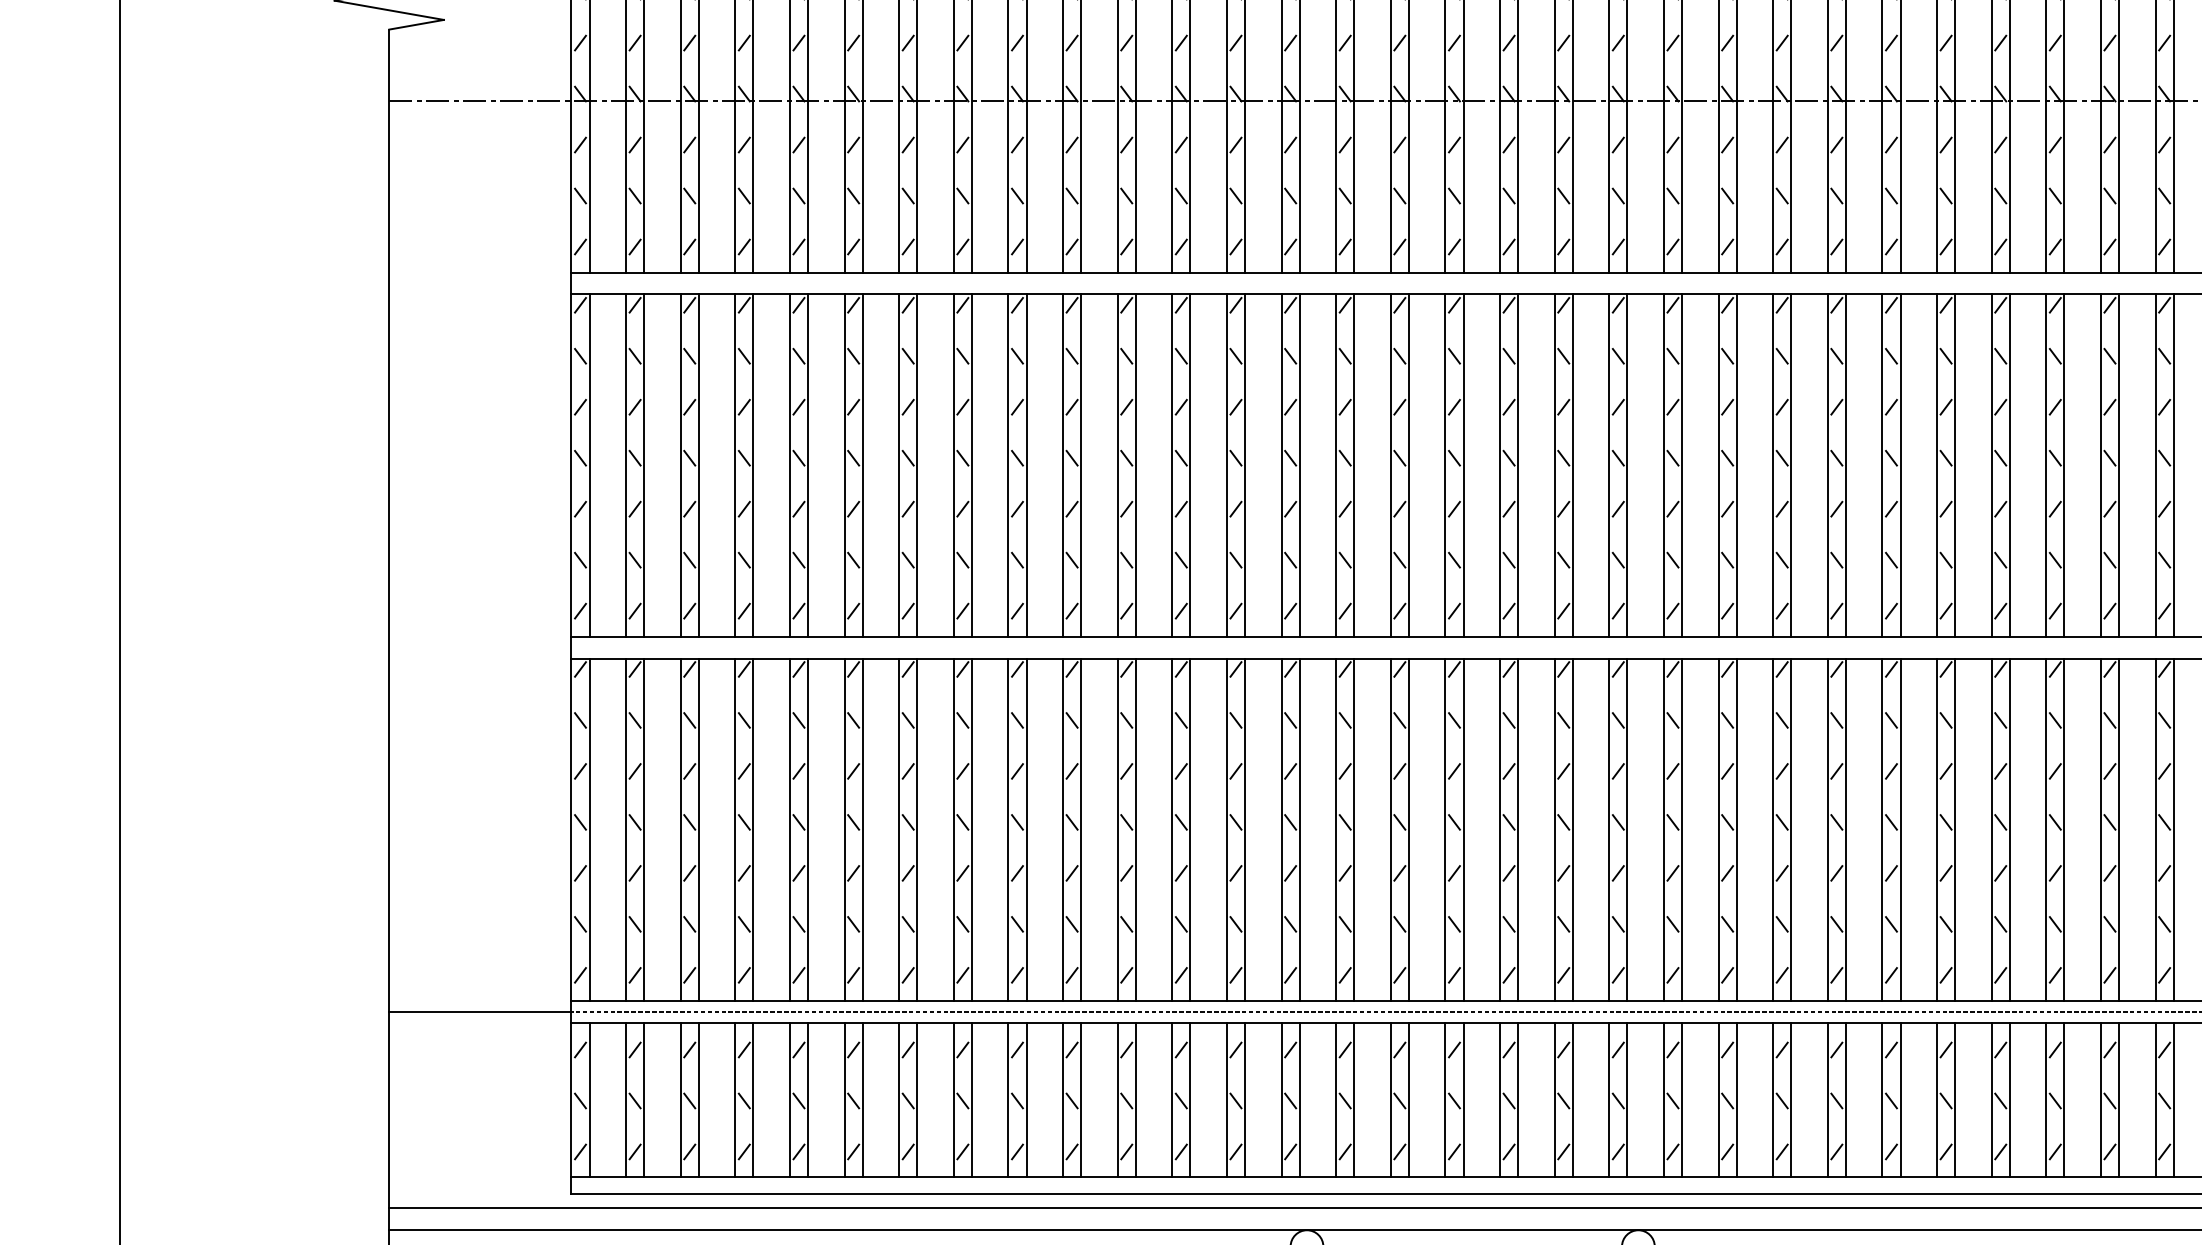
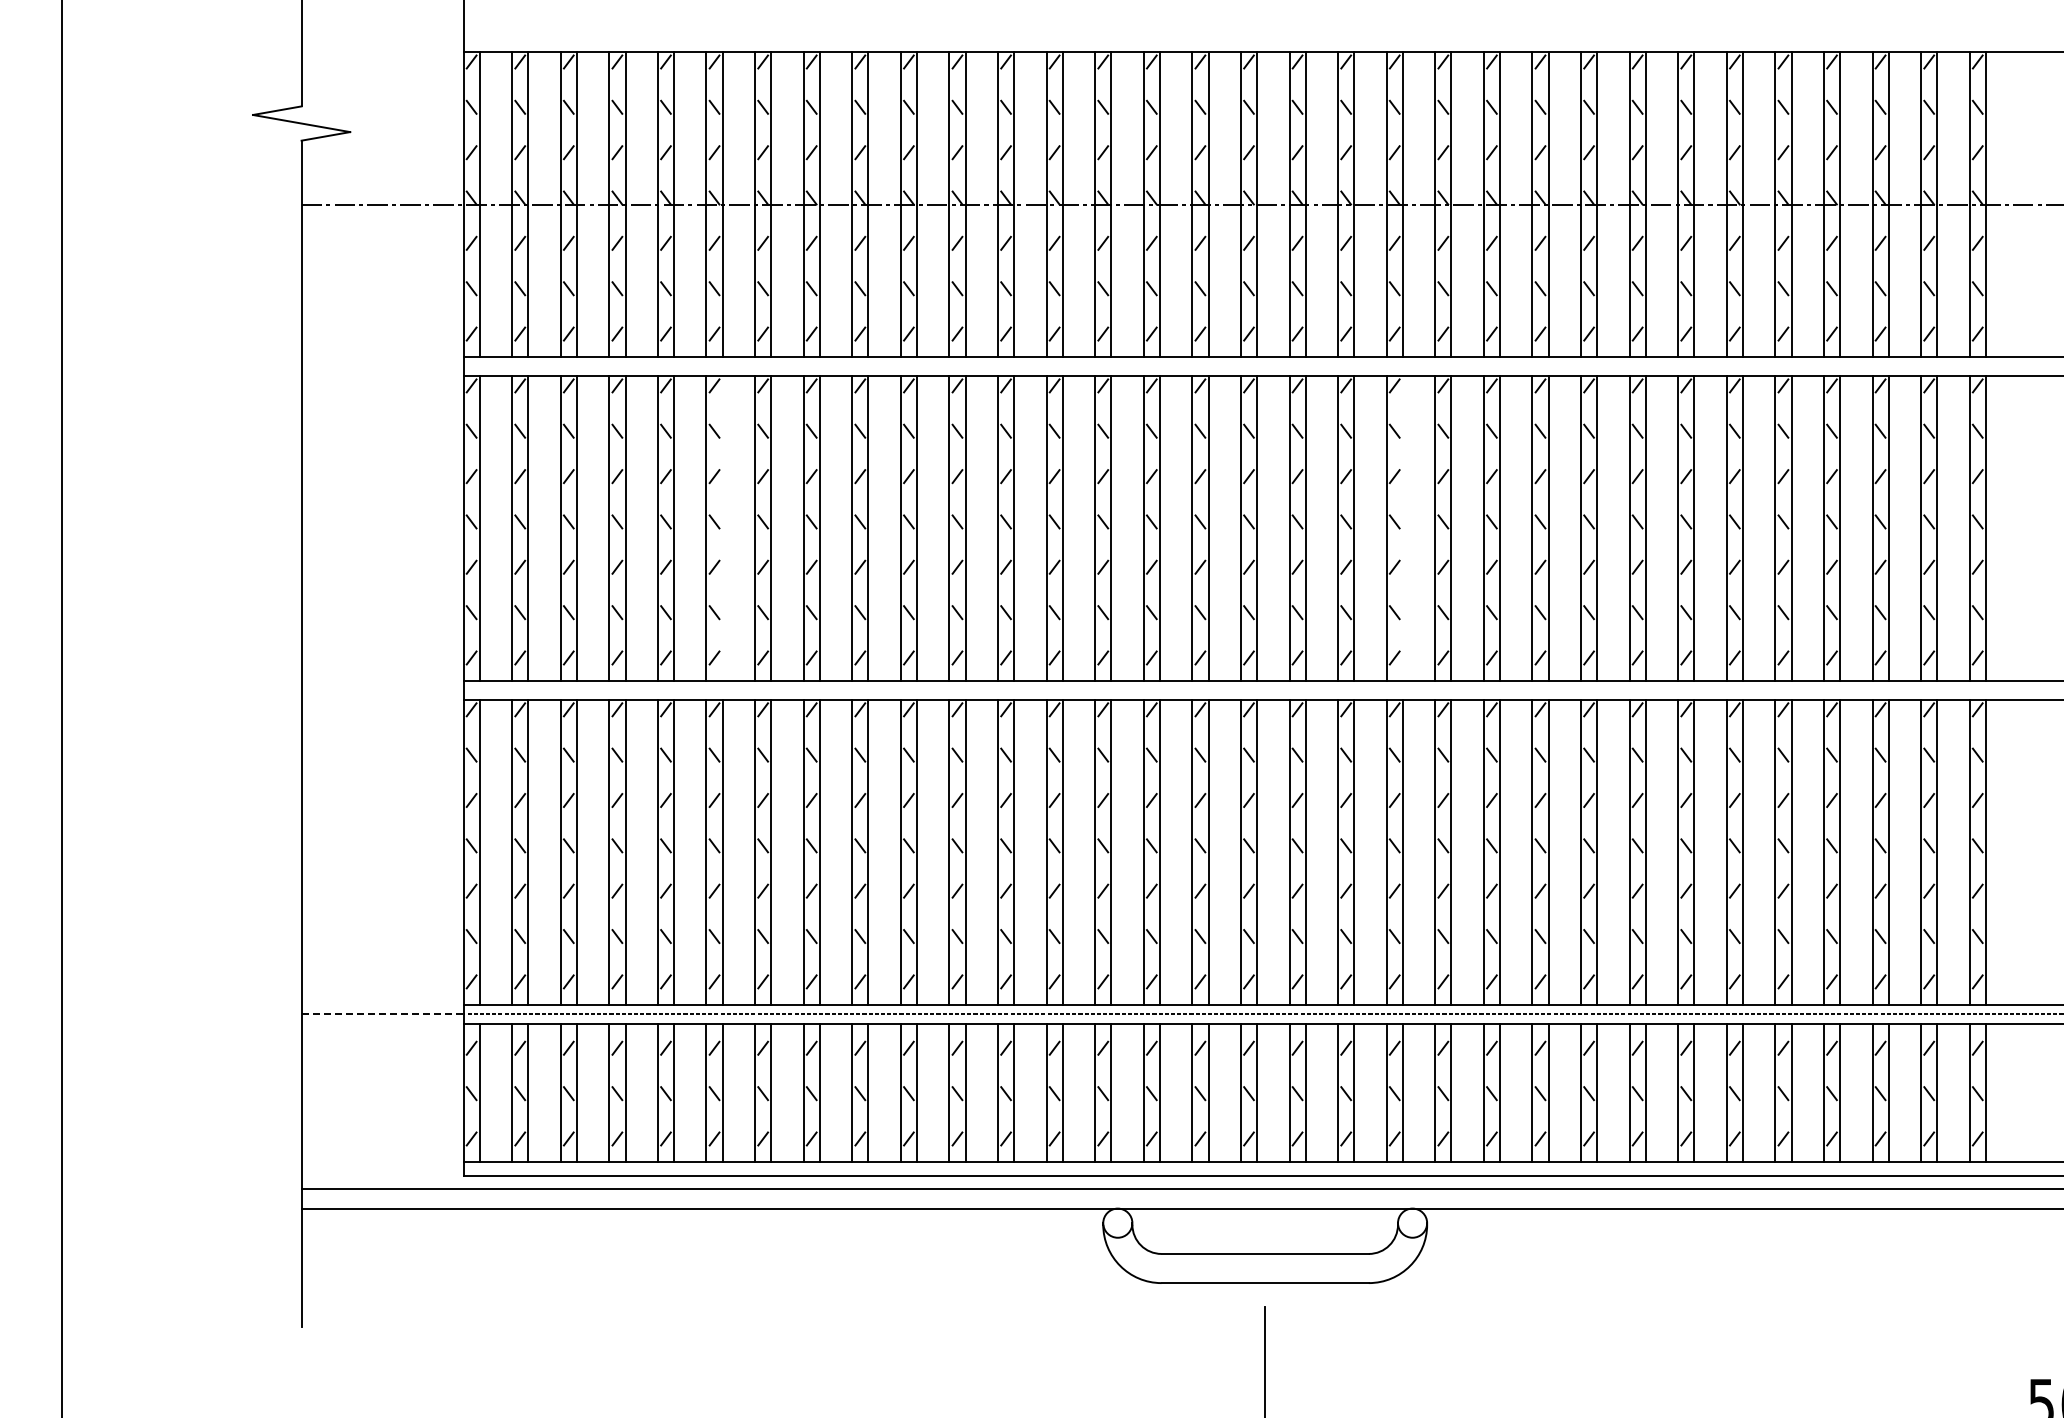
line: (862, 465) -> (722, 528), removed
line: (1627, 465) -> (1402, 528), removed
line: (480, 1012) -> (382, 1014), solid -> dashed

